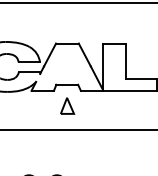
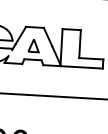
part: (67, 105) -> (33, 45), moved

